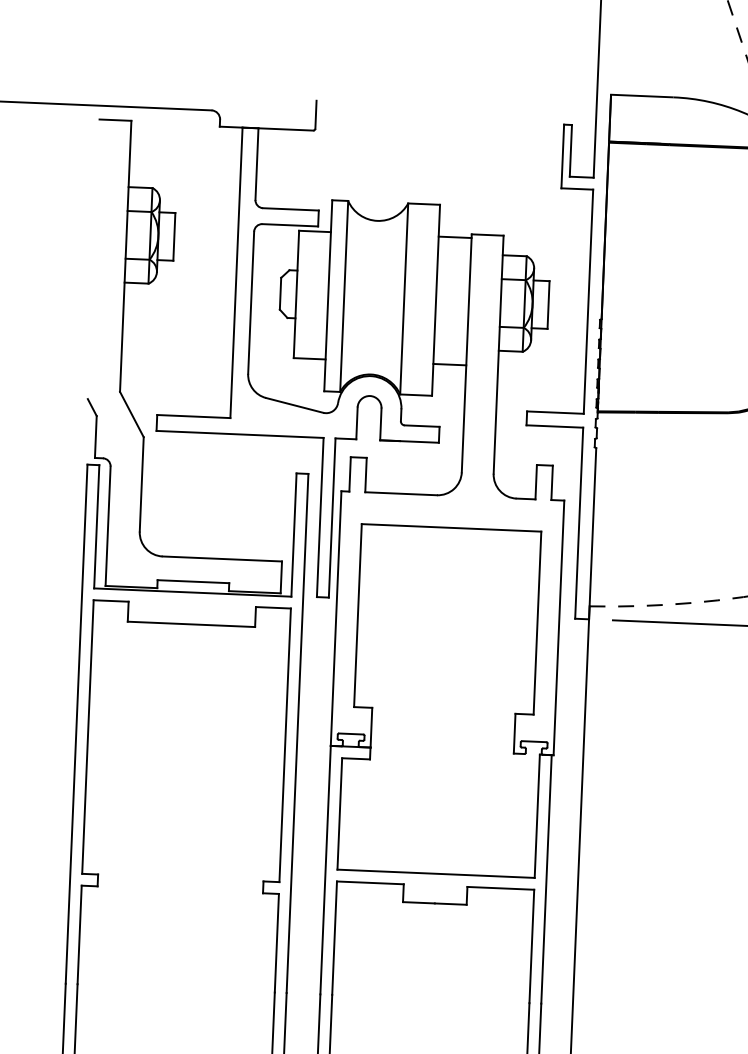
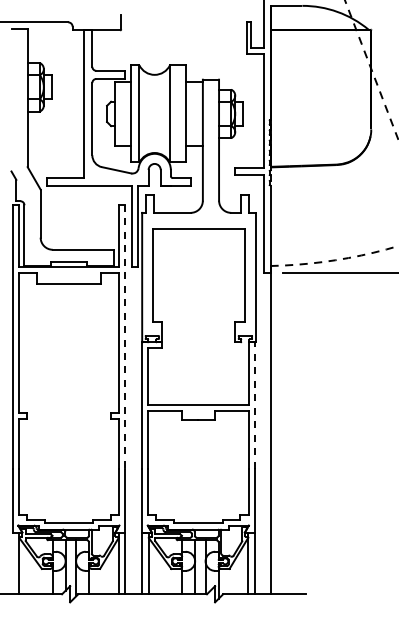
line: (298, 732) -> (125, 336), solid -> dashed
line: (546, 879) -> (254, 405), solid -> dashed

